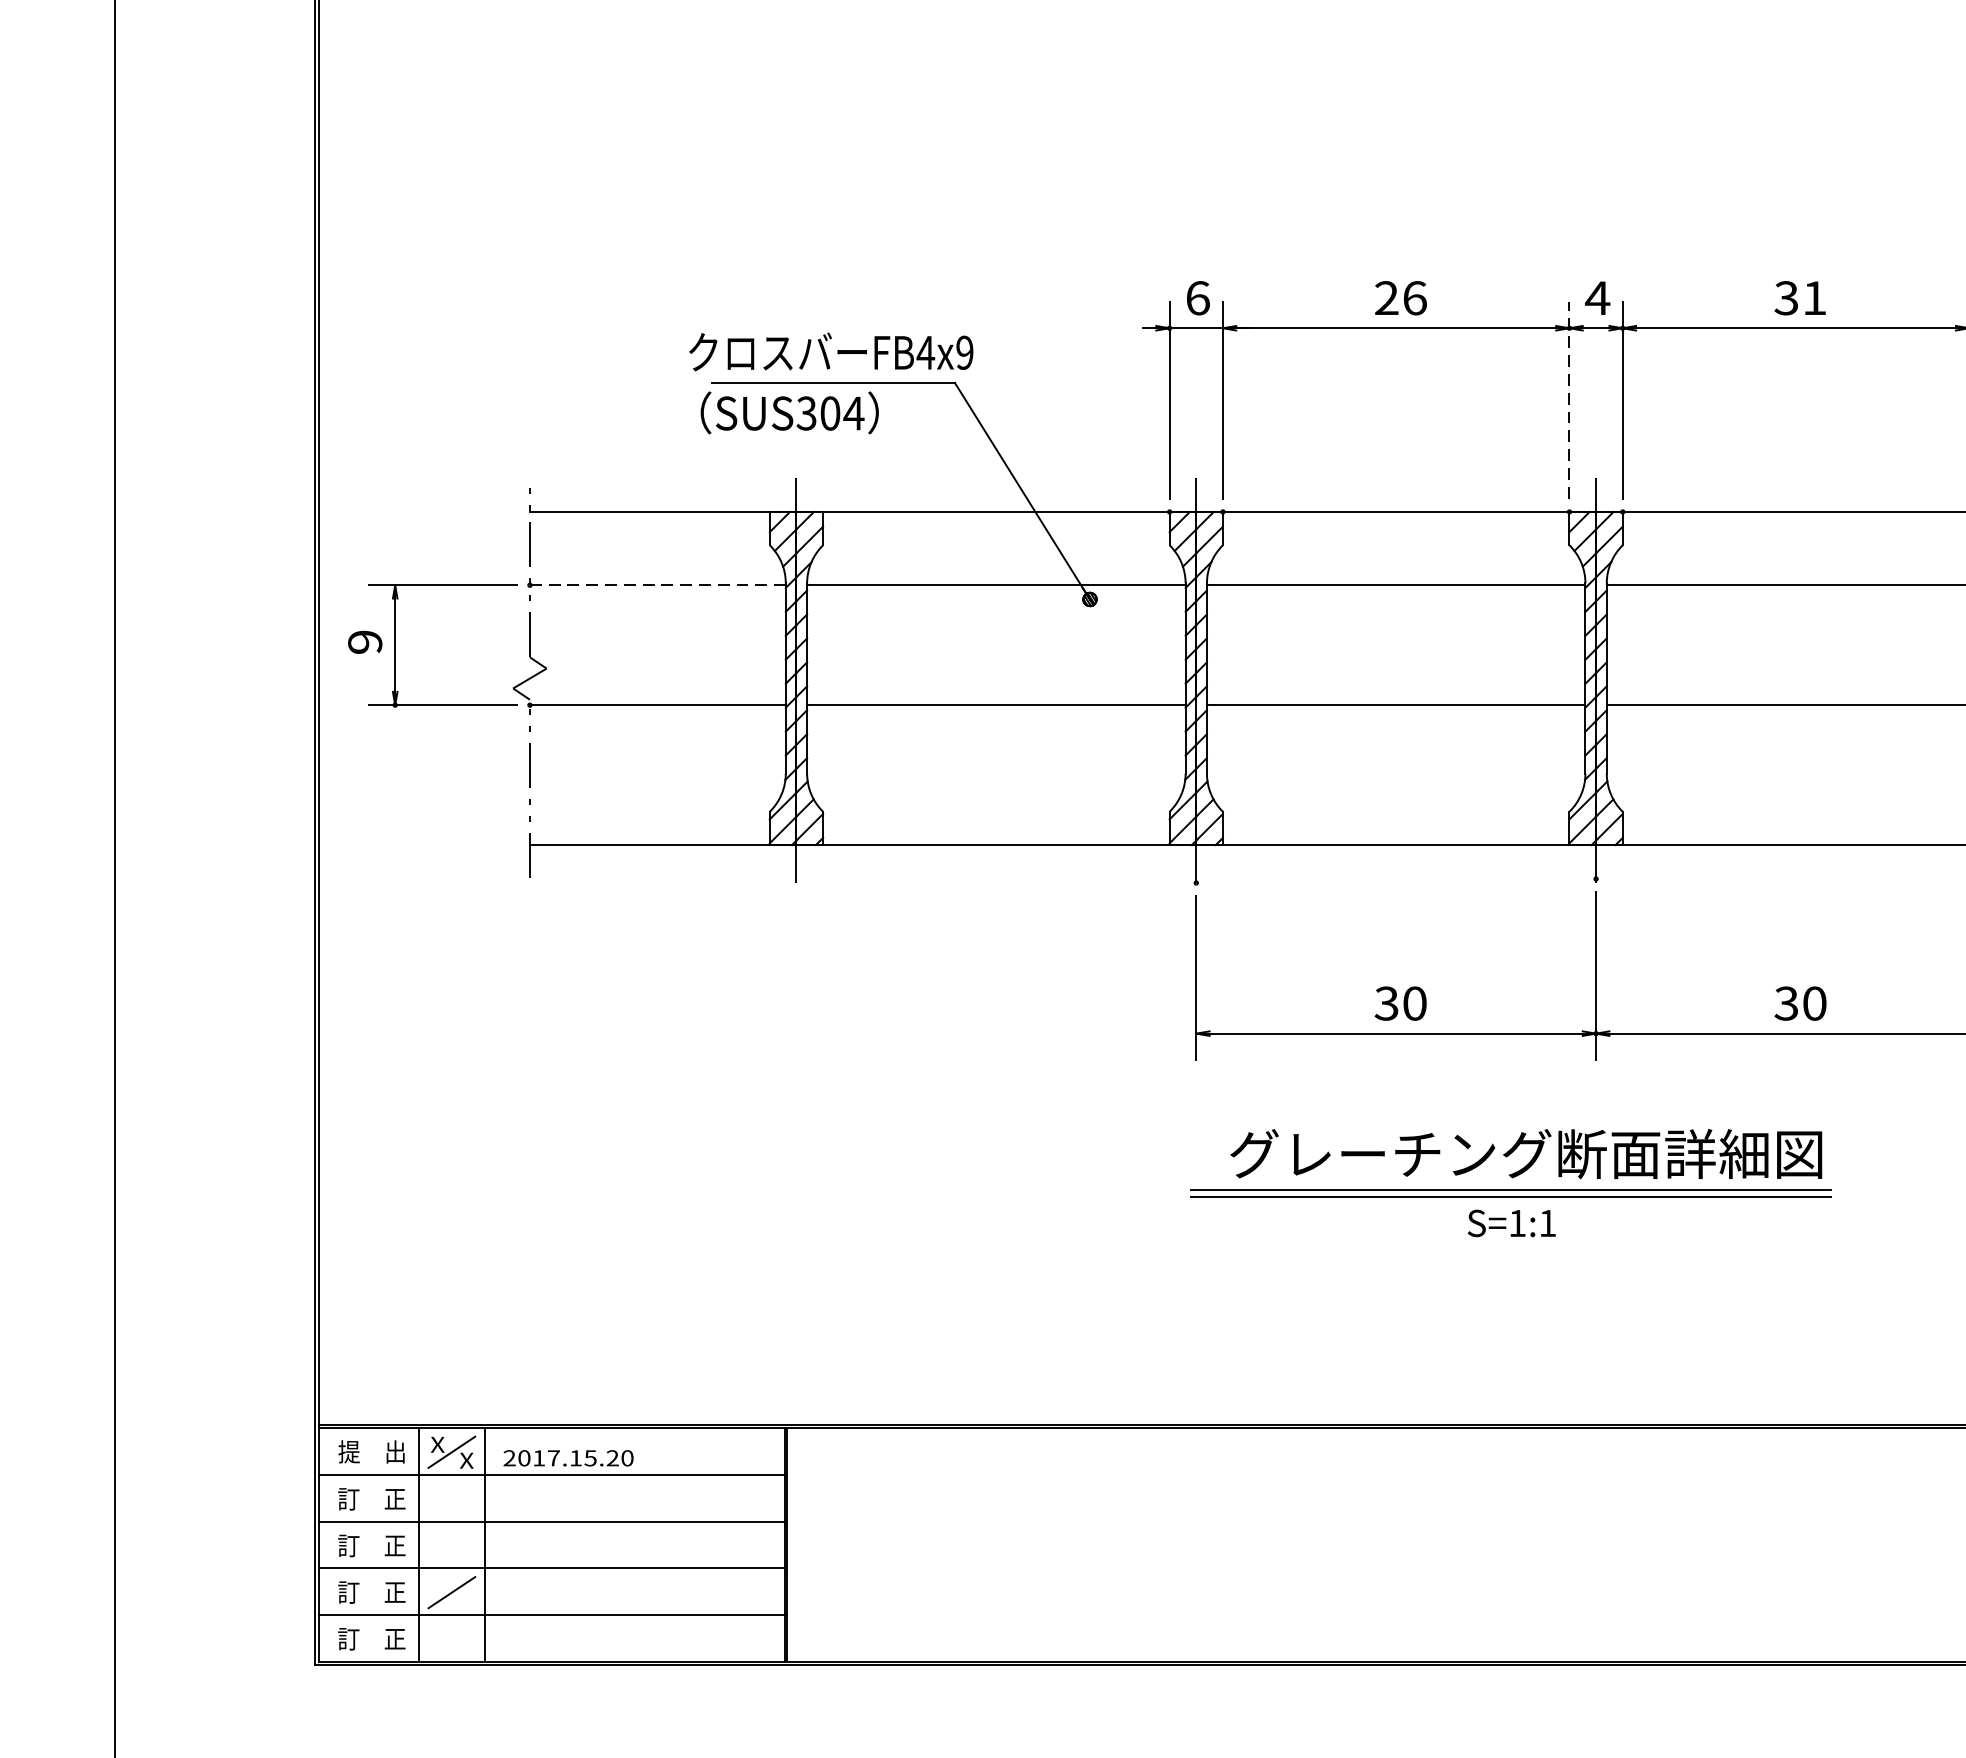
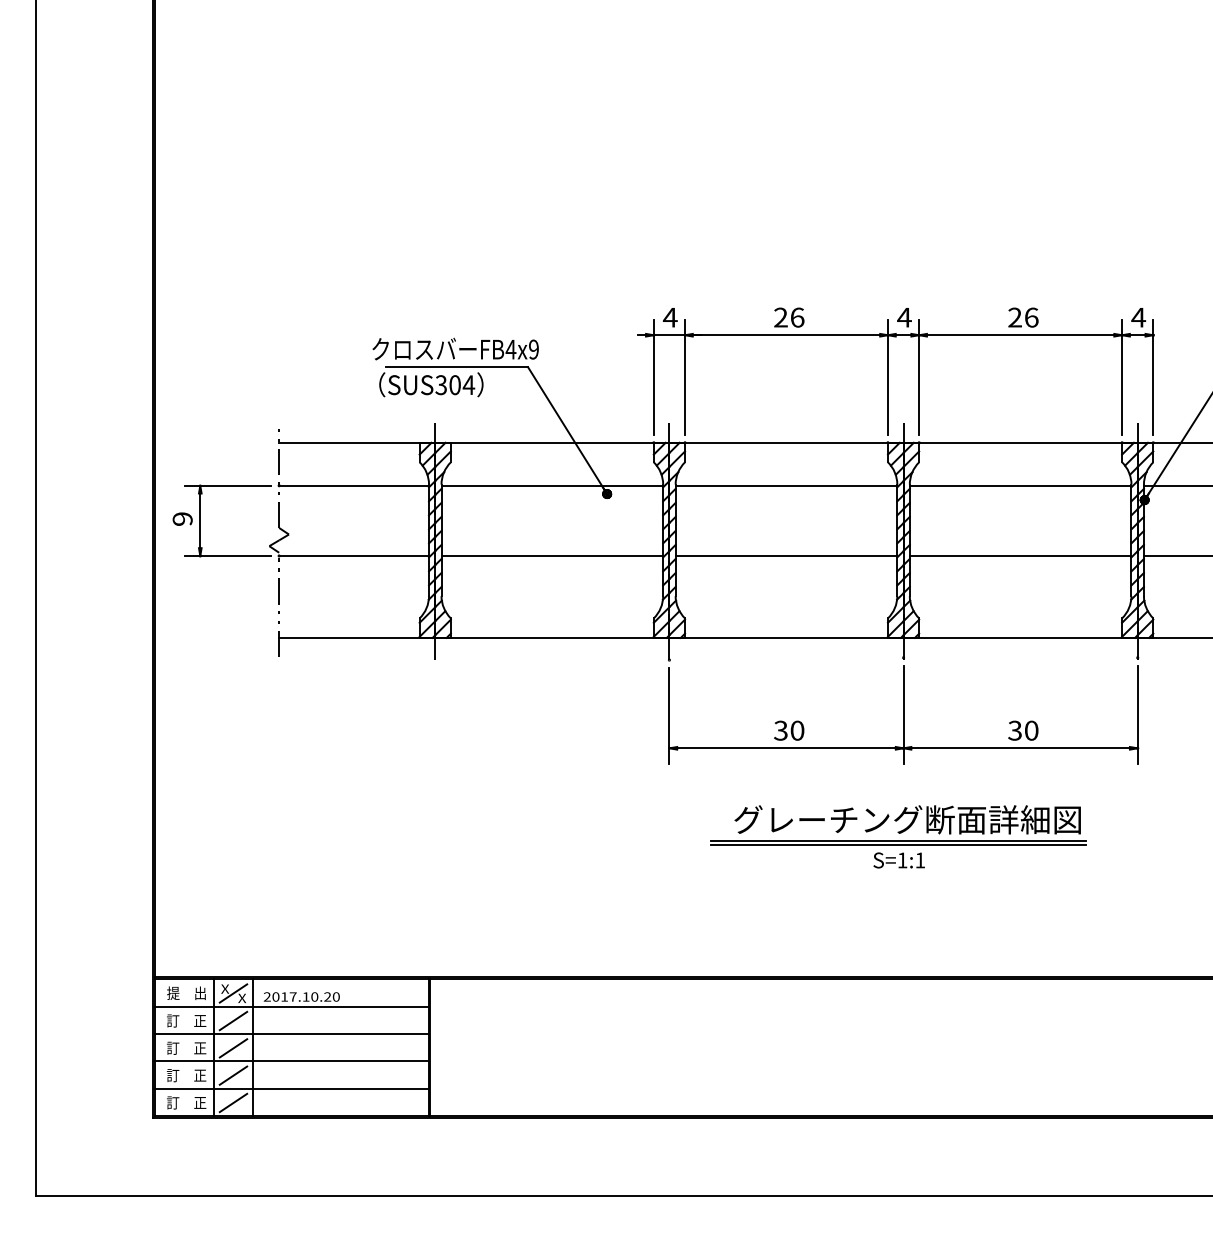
text: (1196, 297) -> (669, 317), 6 -> 4
text: (1800, 297) -> (1023, 317), 31 -> 26
line: (1568, 400) -> (887, 377), dashed -> solid
line: (658, 584) -> (354, 485), dashed -> solid
part: (1510, 1182) -> (898, 836), moved
text: (590, 1457) -> (314, 996), 2017.15.20 -> 2017.10.20
line: (451, 1498) -> (233, 1020), added
line: (451, 1546) -> (233, 1048), added
line: (451, 1638) -> (233, 1102), added

